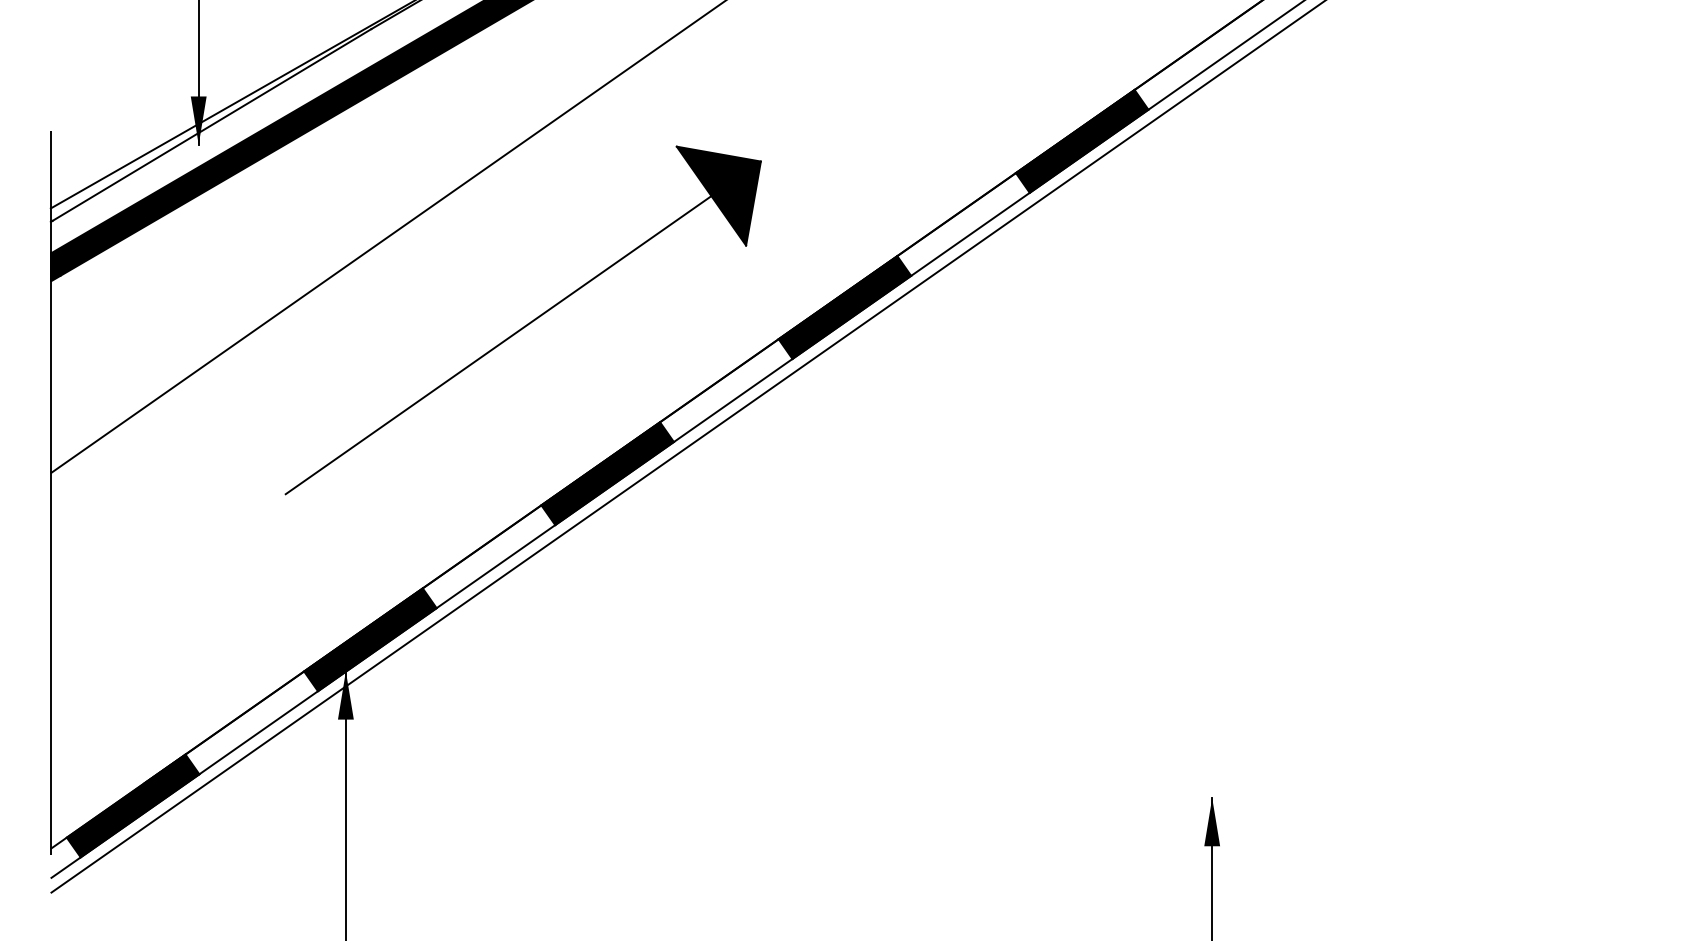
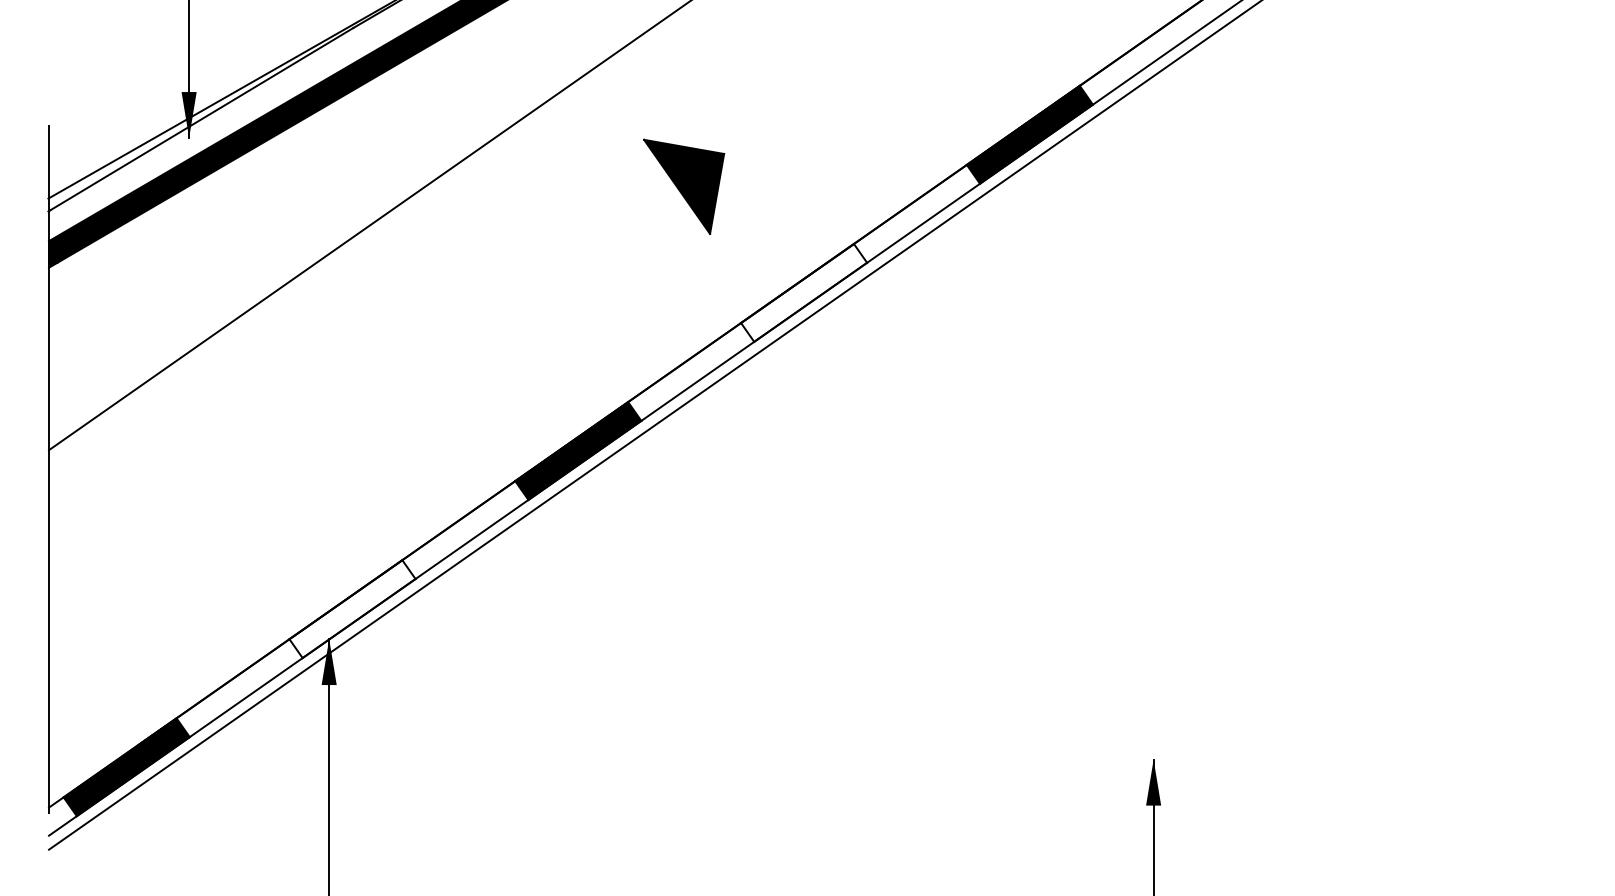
fill: (845, 307) -> (804, 292), removed
line: (498, 344) -> (474, 328), removed
fill: (370, 640) -> (352, 609), removed

